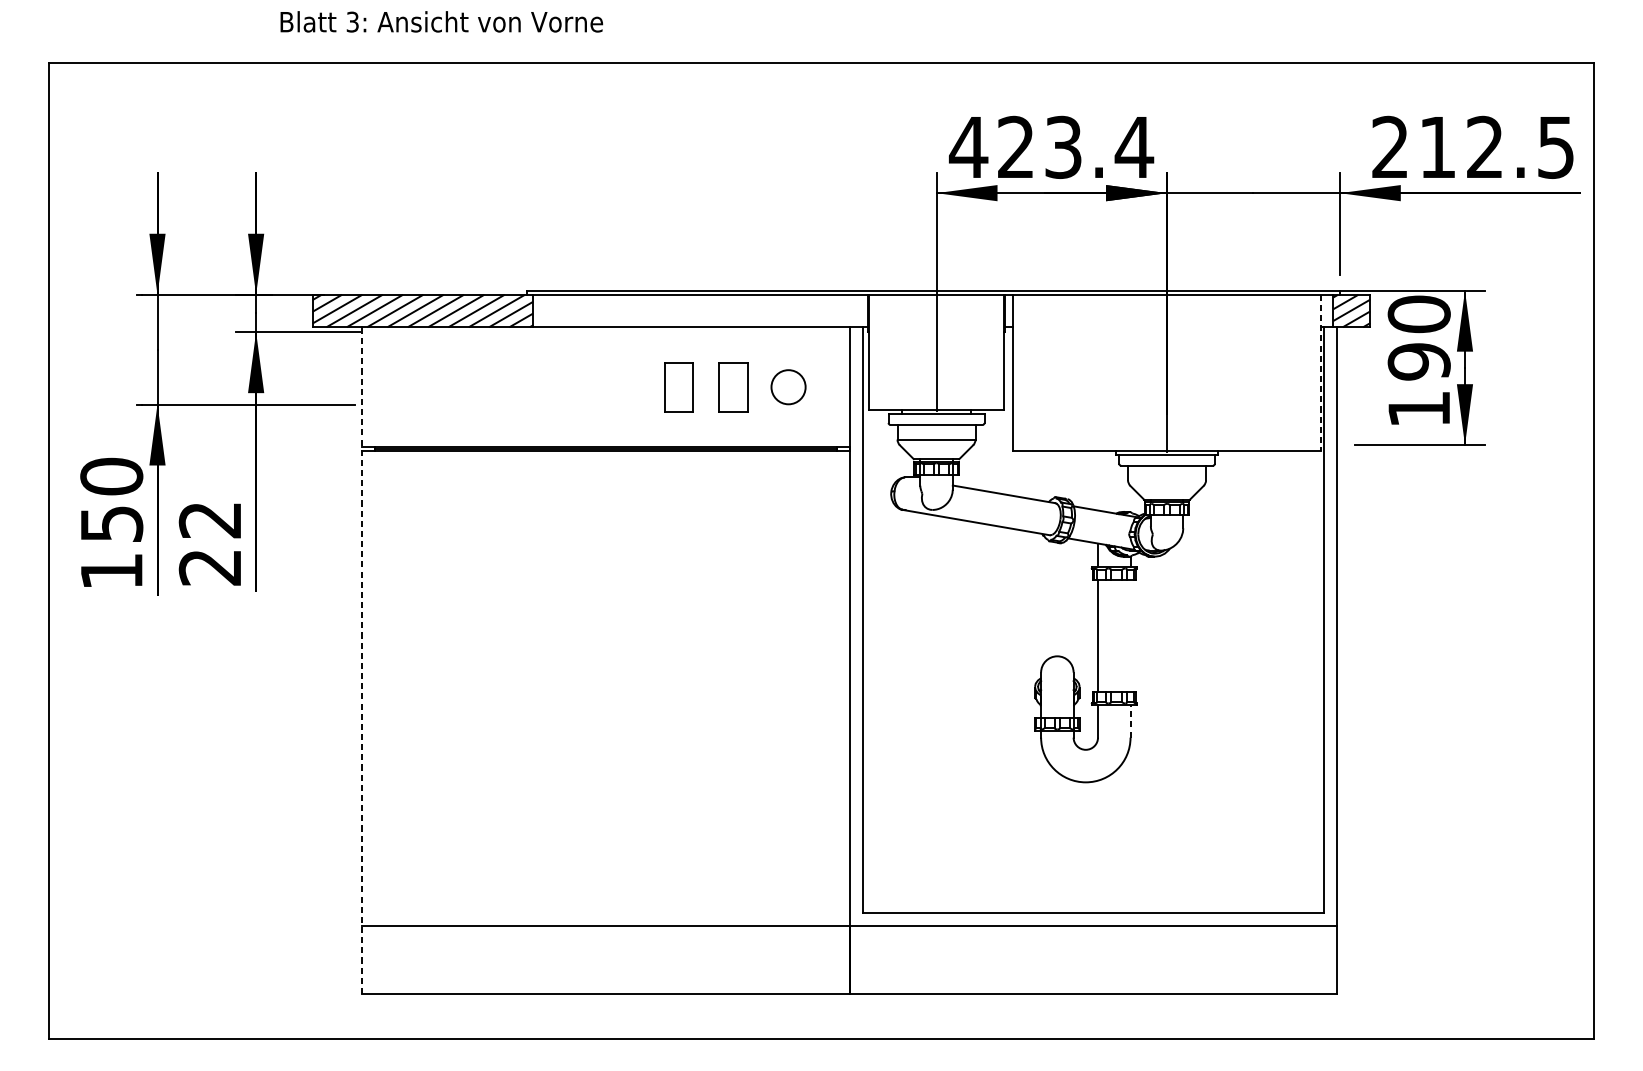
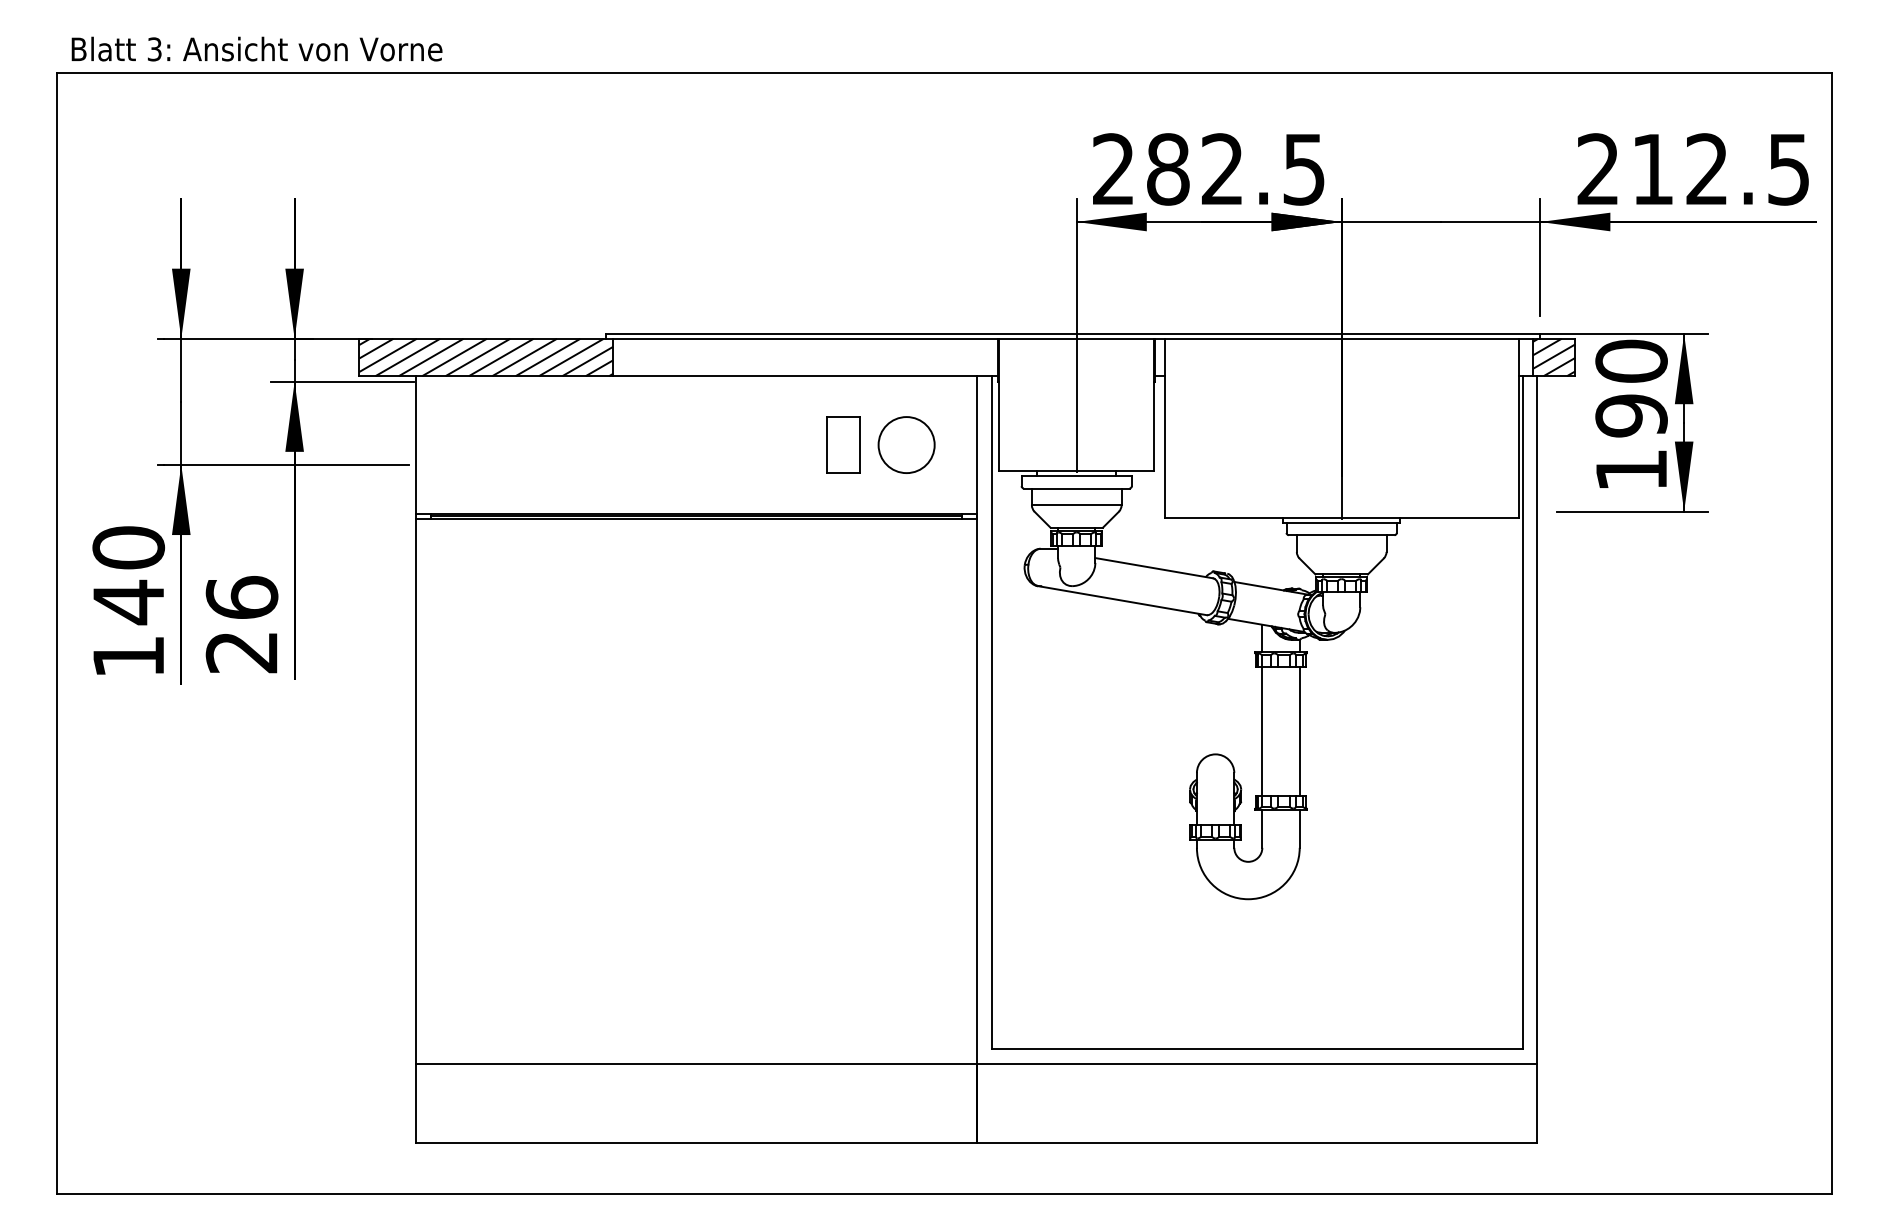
text: (441, 21) -> (256, 48), moved
text: (1051, 147) -> (1208, 169), 423.4 -> 282.5
line: (1320, 372) -> (1518, 428), dashed -> solid
part: (678, 386) -> (780, 444), removed
circle: (788, 387) -> (906, 445), size x1.43
text: (209, 519) -> (241, 597), 22 -> 26
text: (112, 524) -> (129, 602), 150 -> 140
line: (1130, 635) -> (1299, 730), added
line: (362, 659) -> (416, 758), dashed -> solid
line: (1130, 721) -> (1299, 829), dashed -> solid

